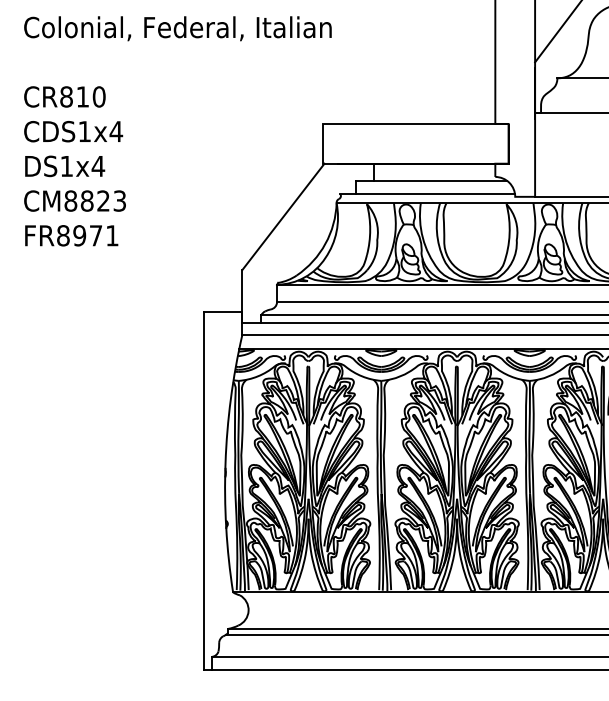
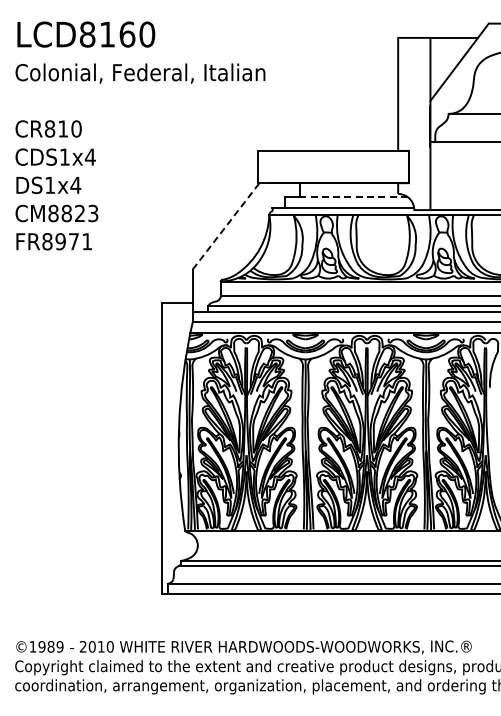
line: (440, 181) -> (353, 197), solid -> dashed
line: (283, 217) -> (226, 226), solid -> dashed

